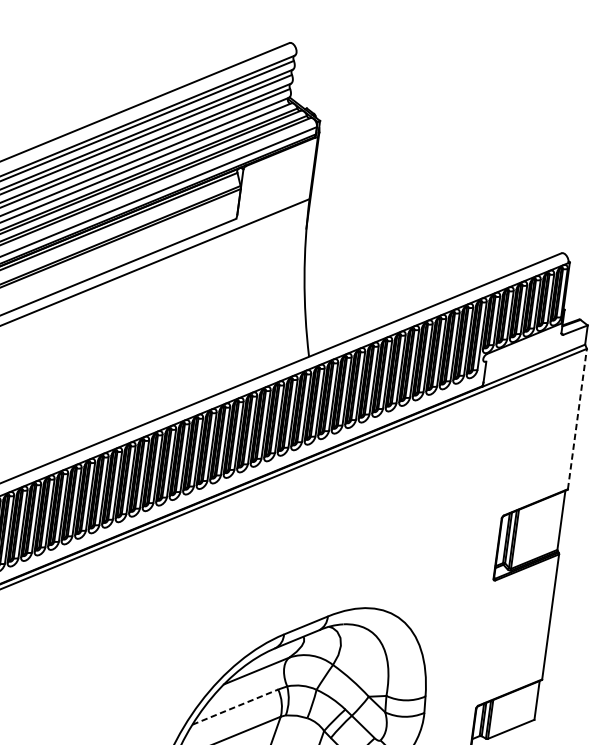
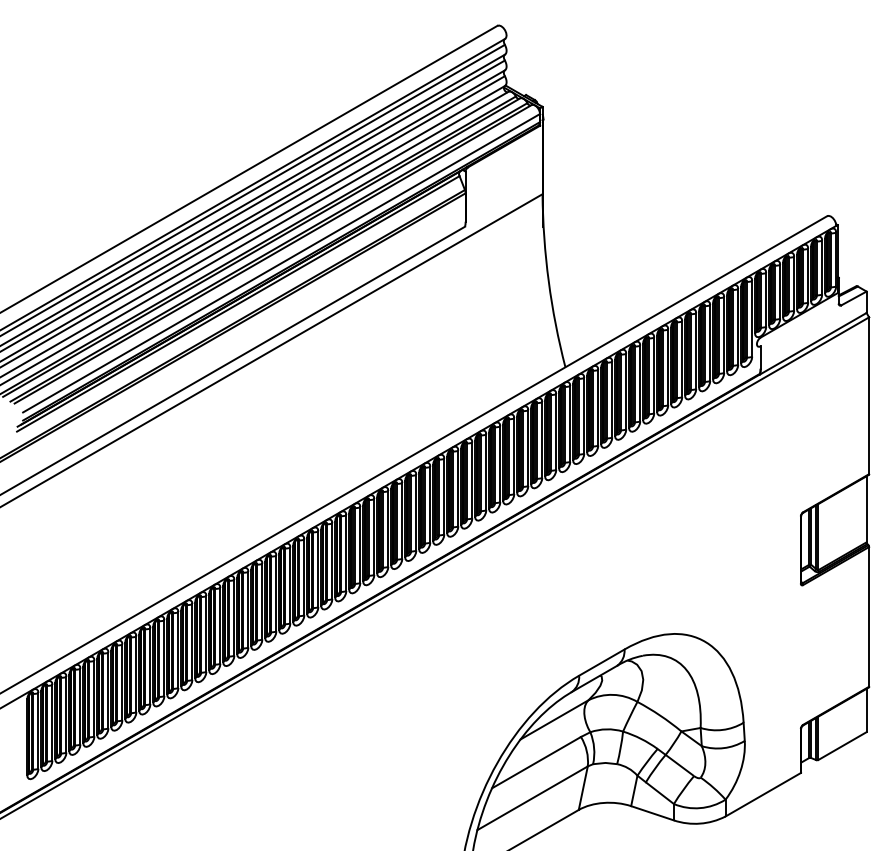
line: (577, 418) -> (869, 395), dashed -> solid
line: (235, 706) -> (536, 762), dashed -> solid

